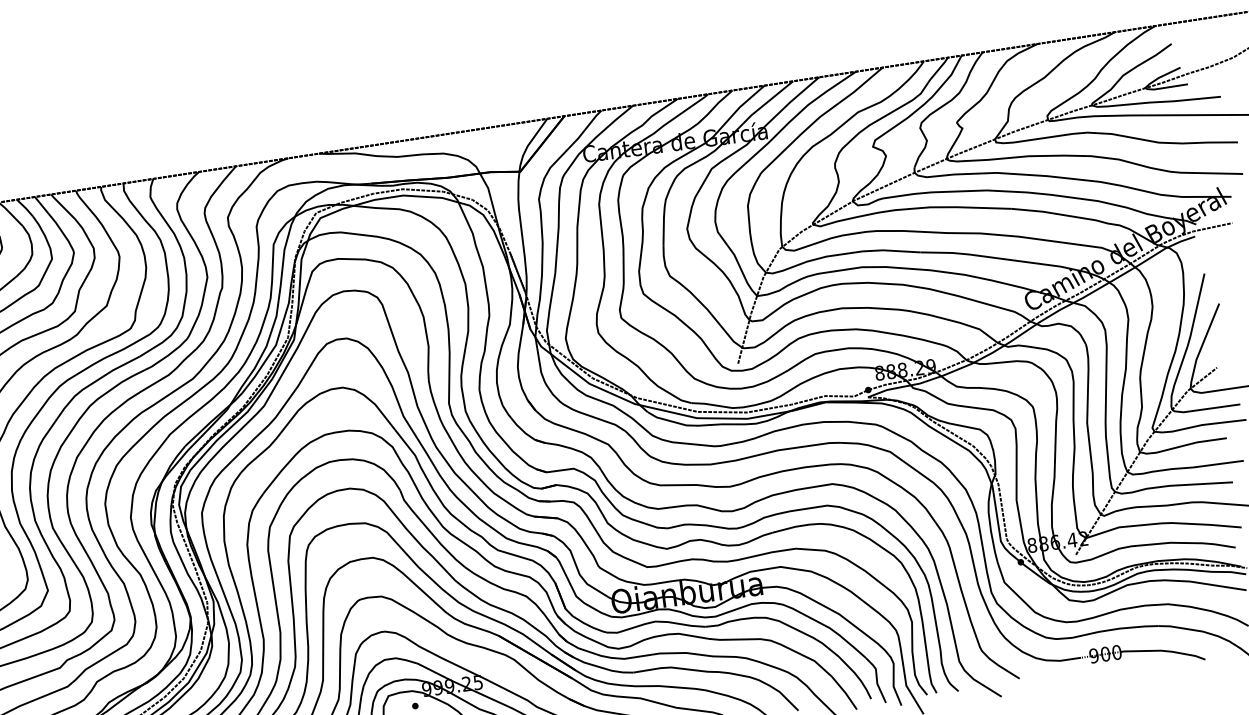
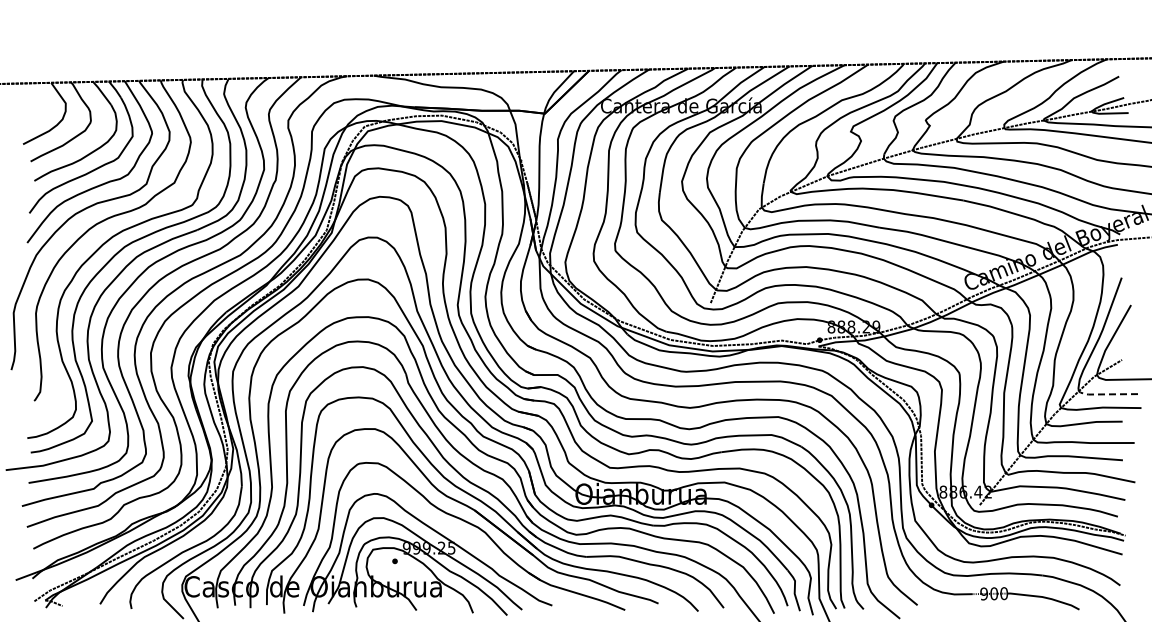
line: (1204, 409) -> (1106, 394), solid -> dashed

